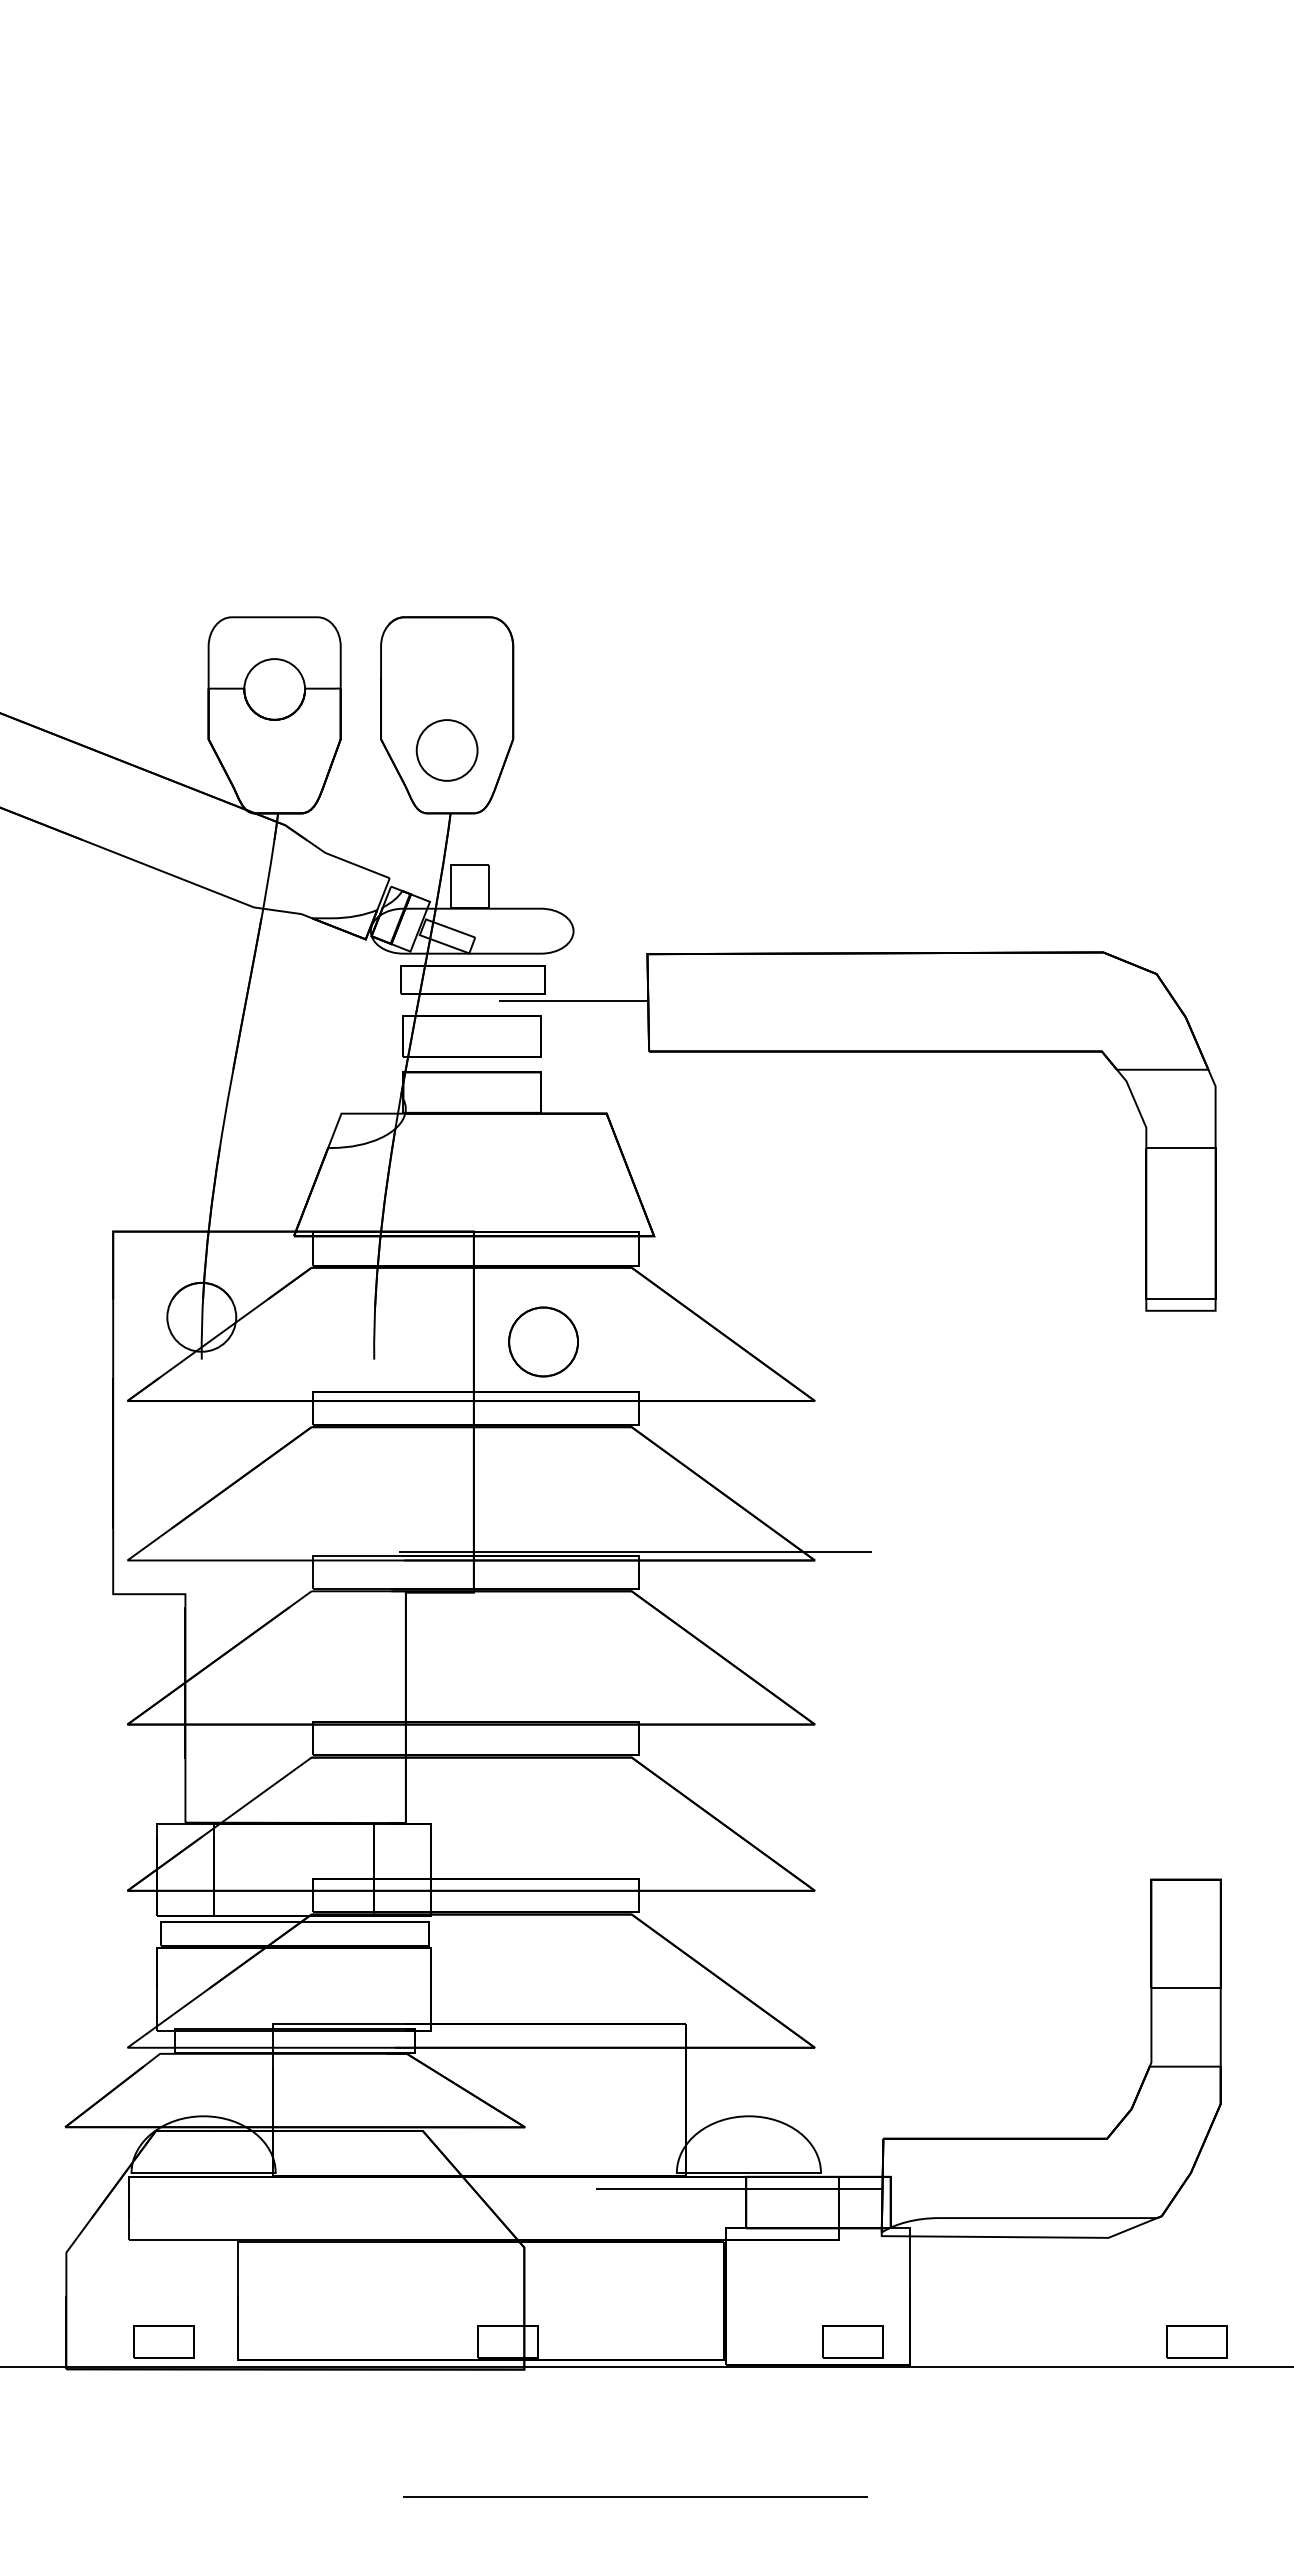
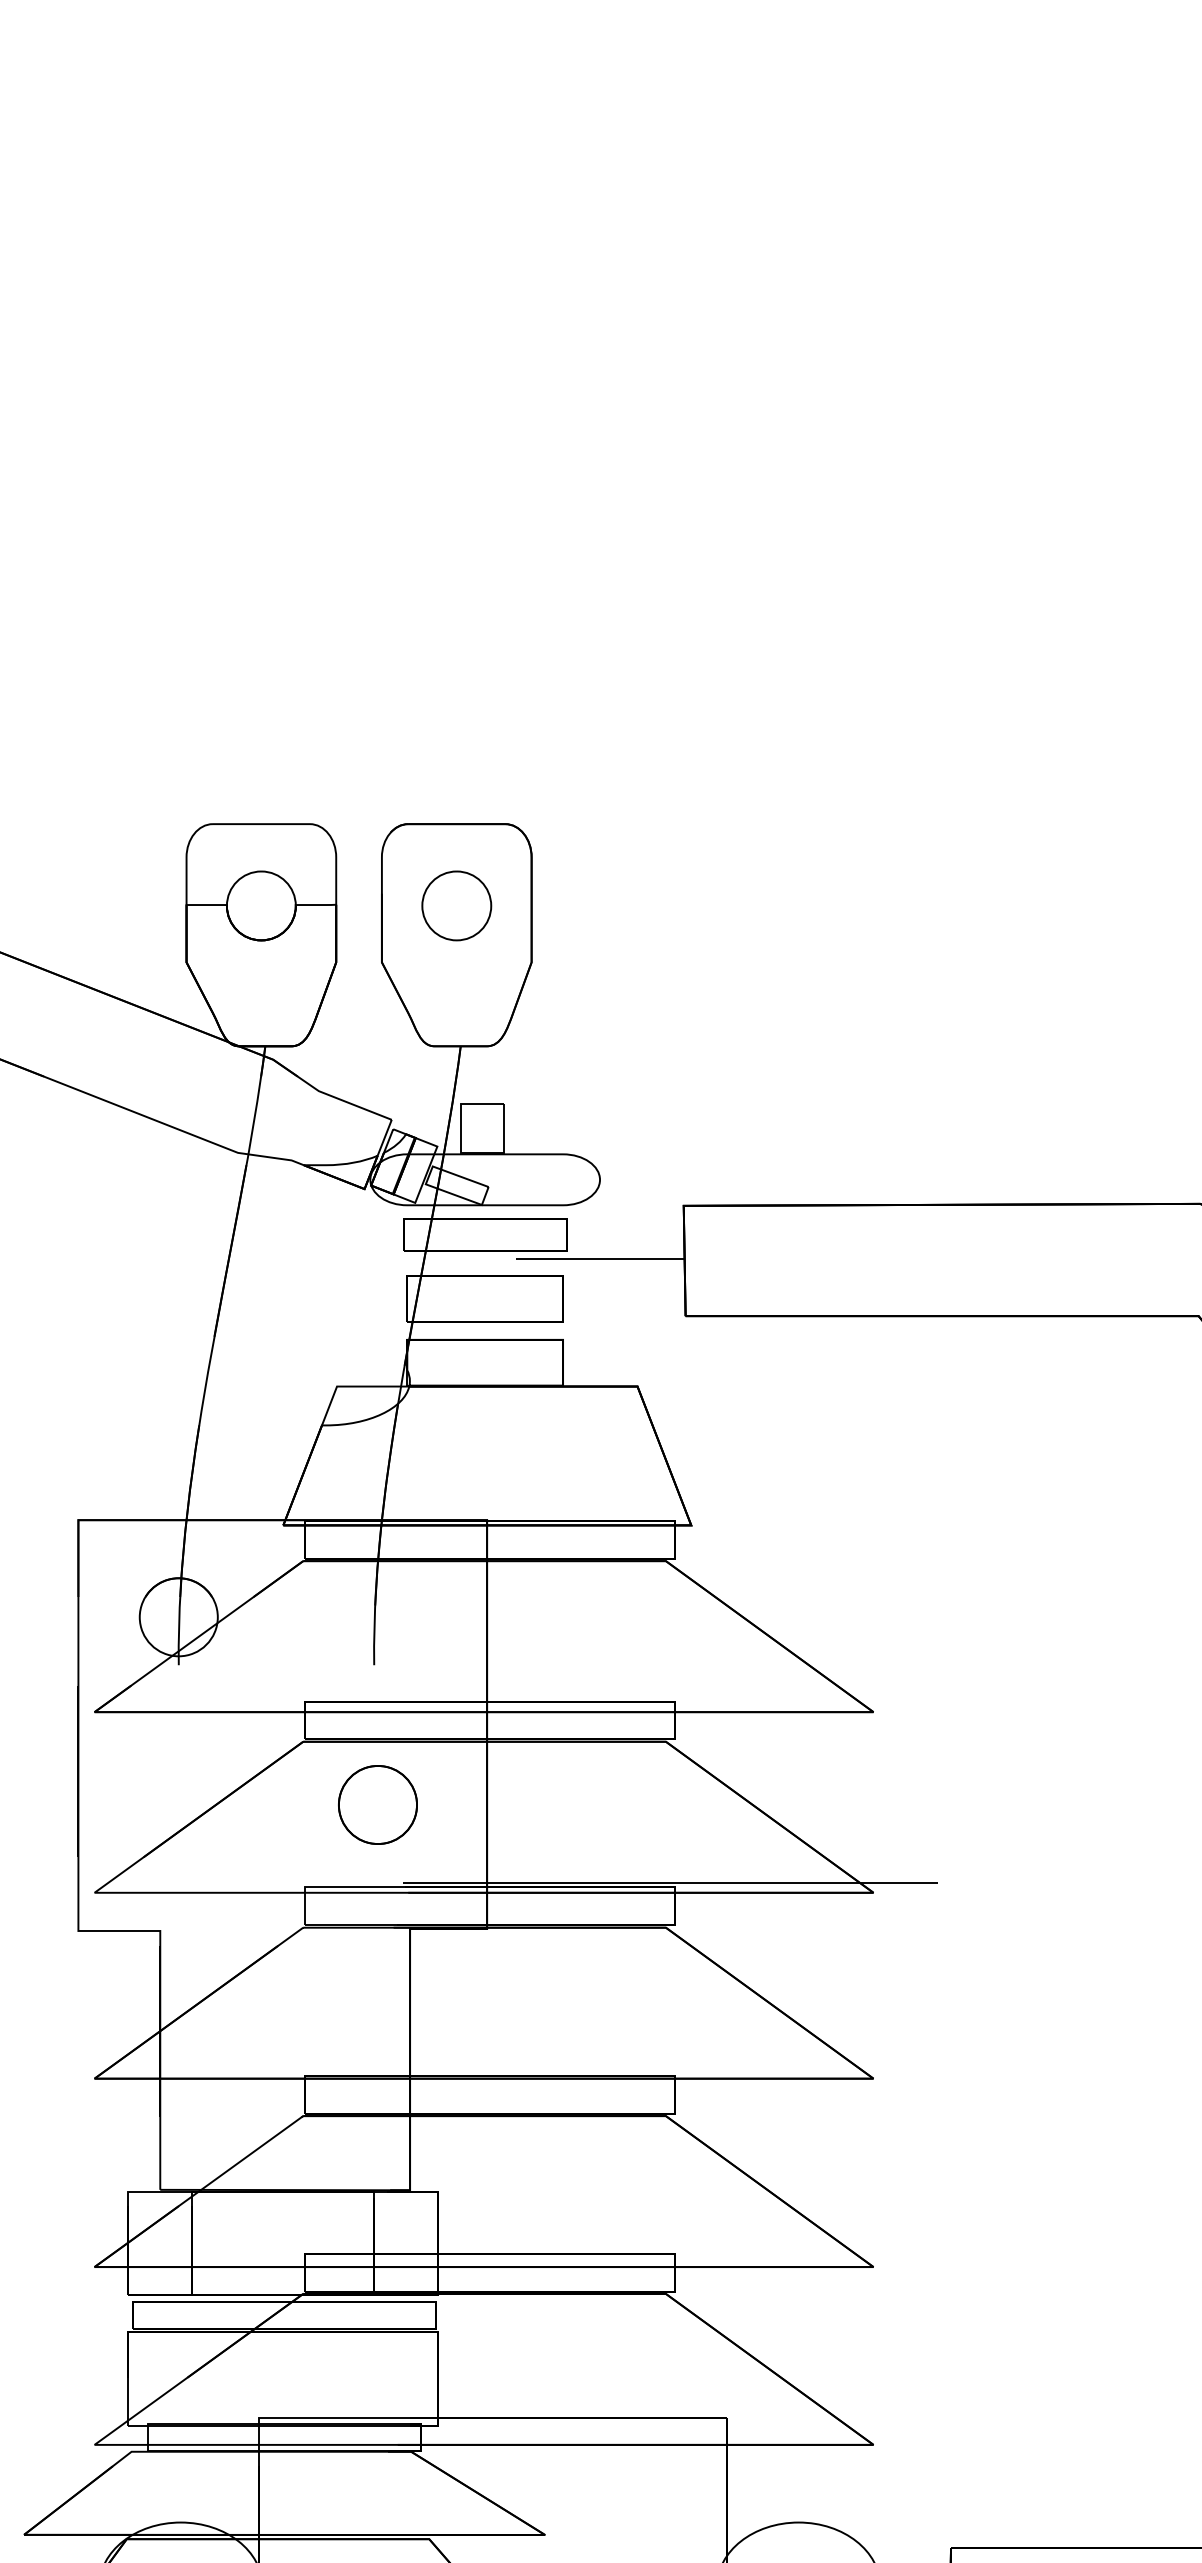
part: (446, 750) -> (456, 905), moved
part: (543, 1341) -> (377, 1804), moved

